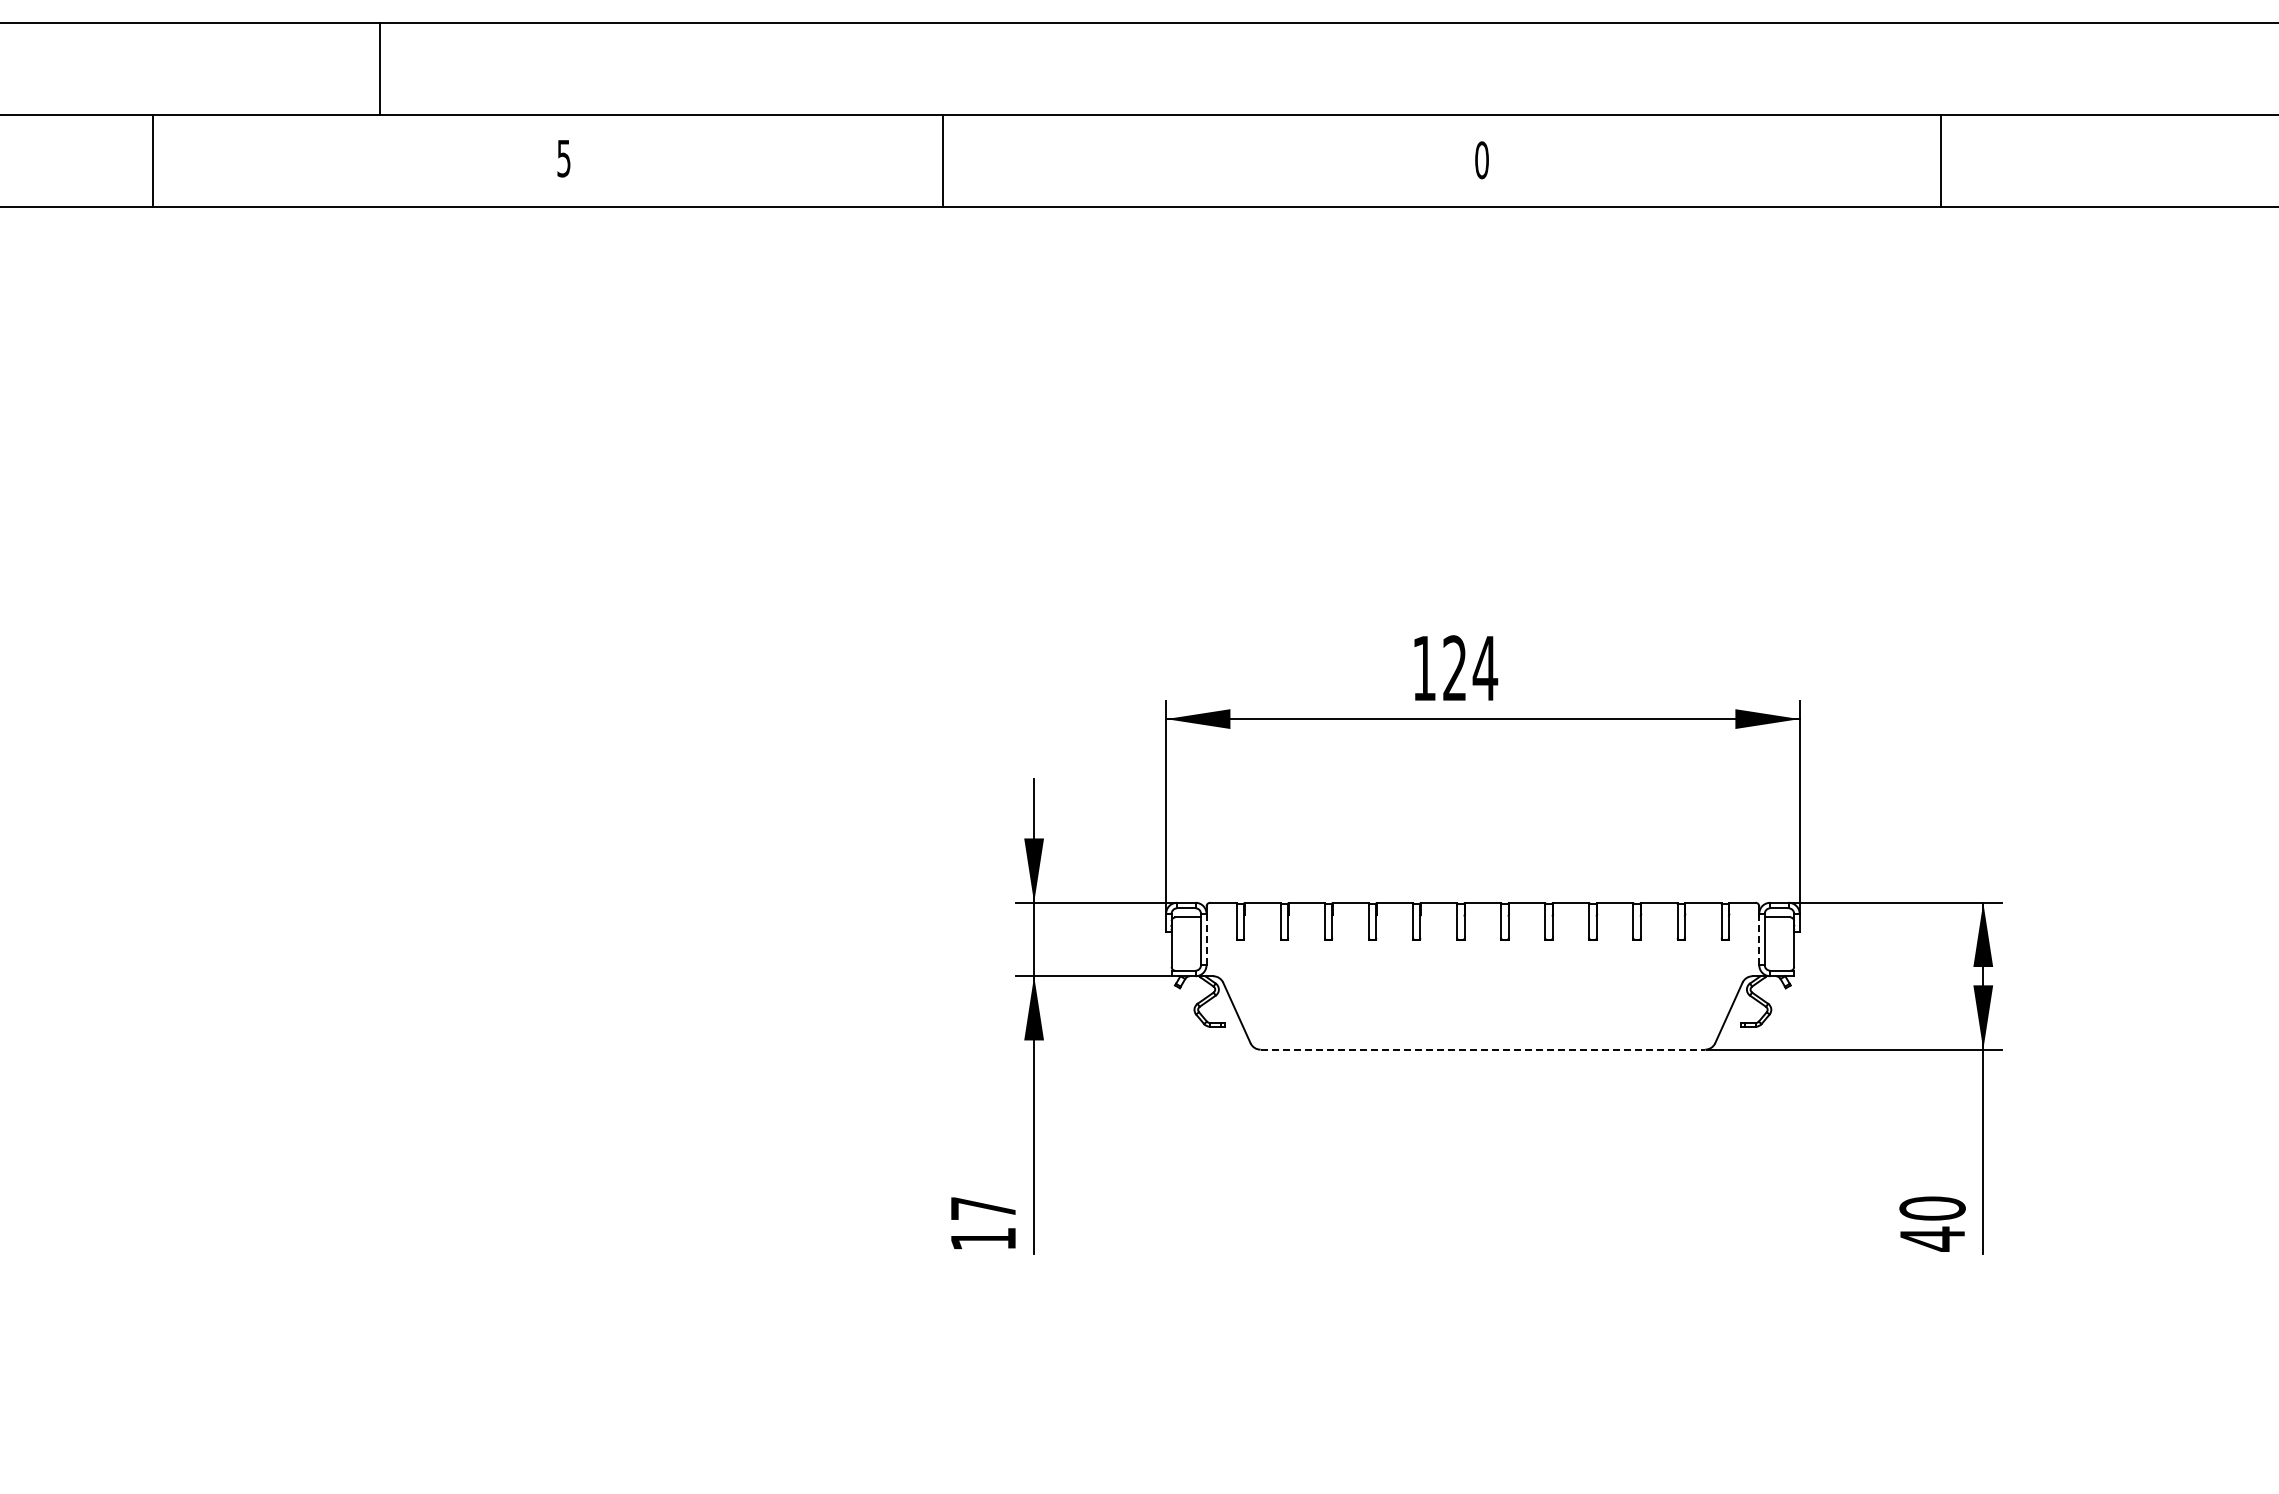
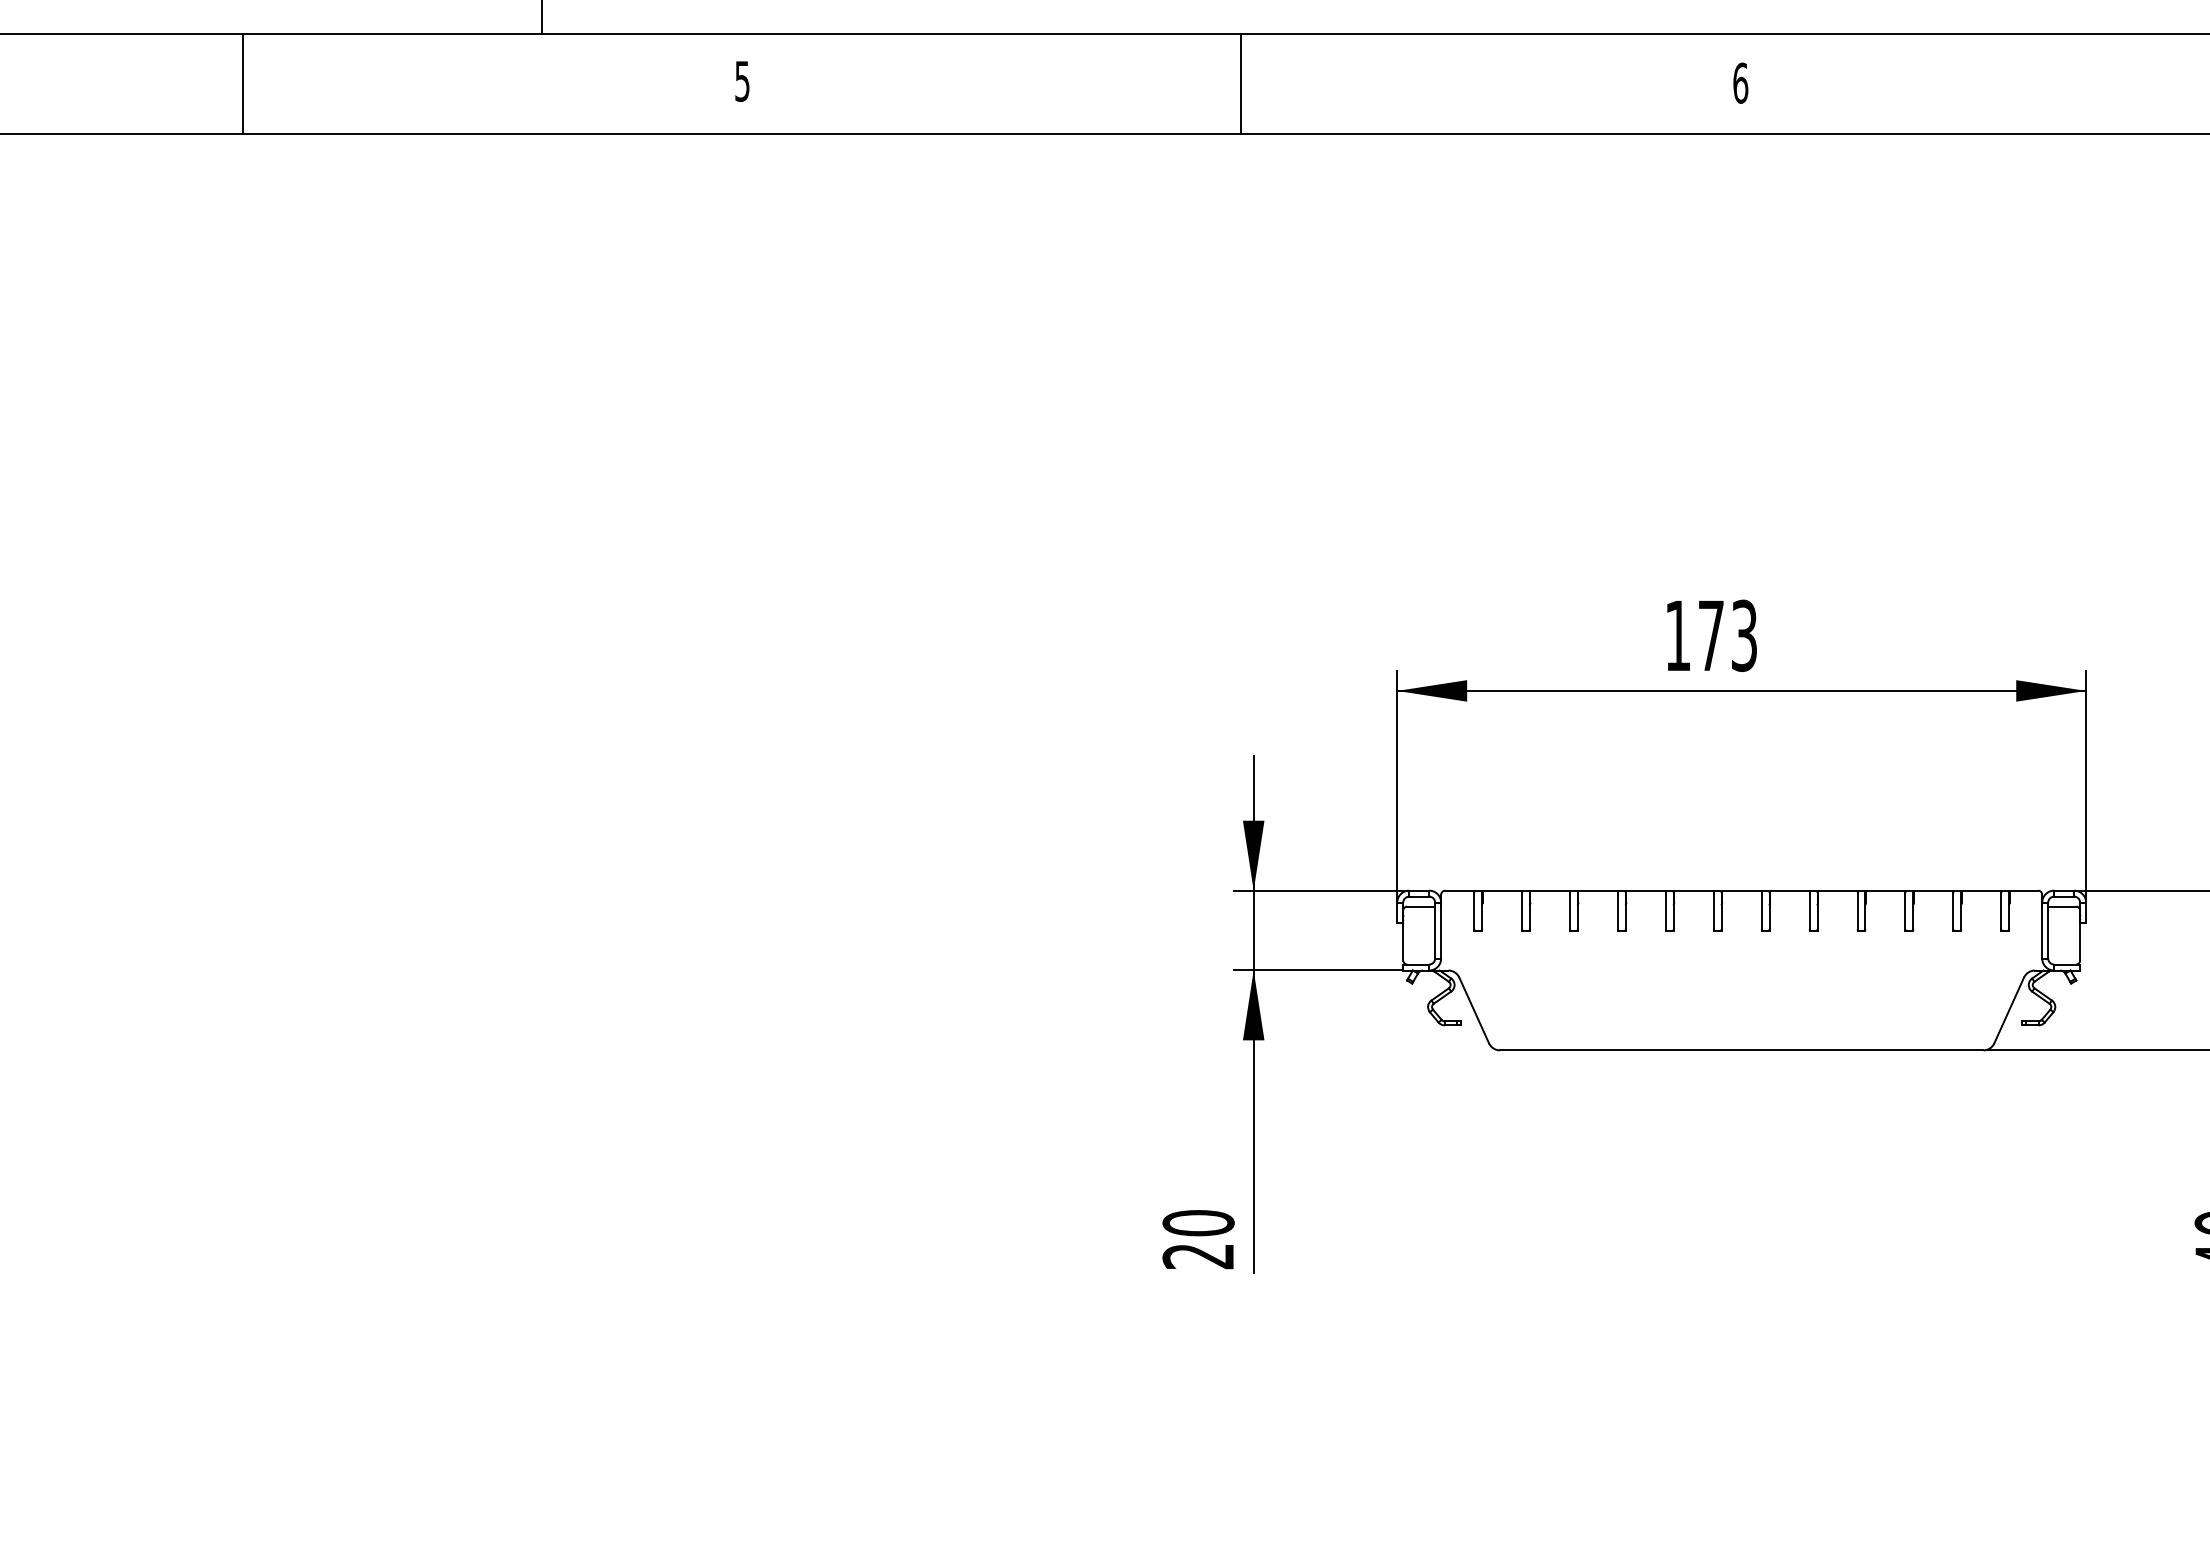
line: (153, 160) -> (242, 83), moved
line: (943, 160) -> (1241, 83), moved
text: (1481, 160) -> (1740, 83), 0 -> 6
text: (1470, 668) -> (1728, 635), 124 -> 173
line: (1206, 939) -> (1441, 930), dashed -> solid
line: (1759, 939) -> (2042, 930), dashed -> solid
line: (1483, 1049) -> (1742, 1050), dashed -> solid
text: (983, 1223) -> (1198, 1239), 17 -> 20

